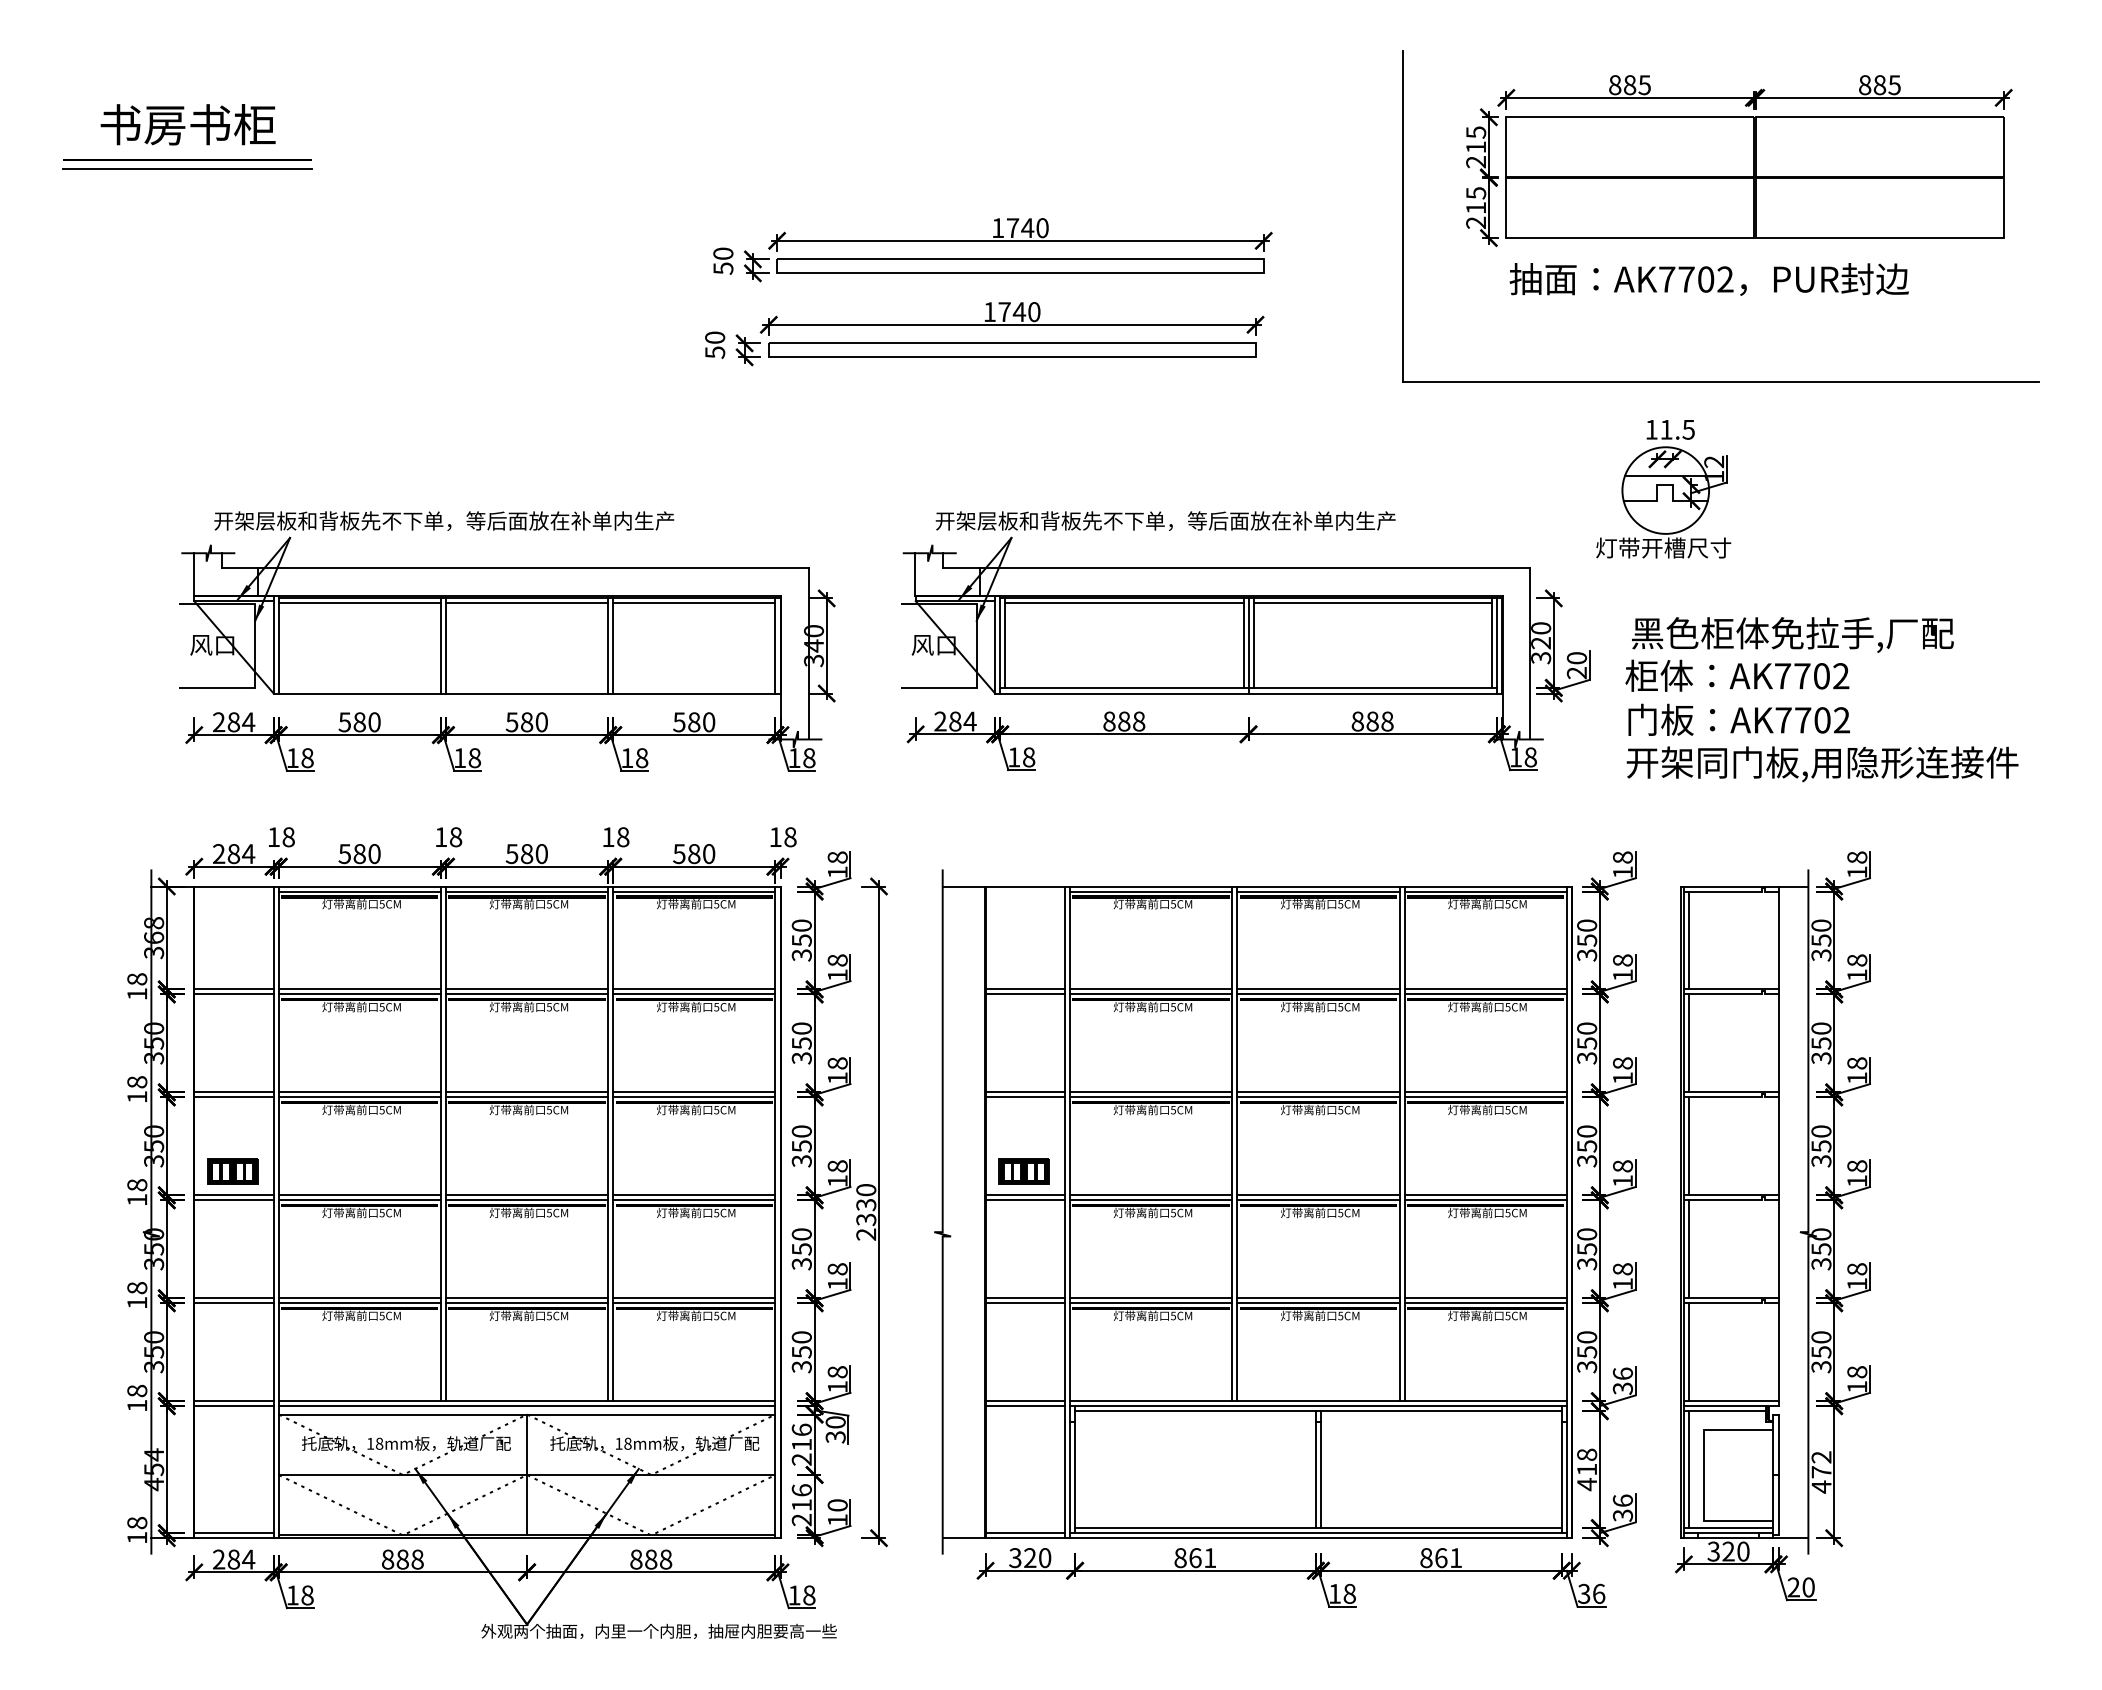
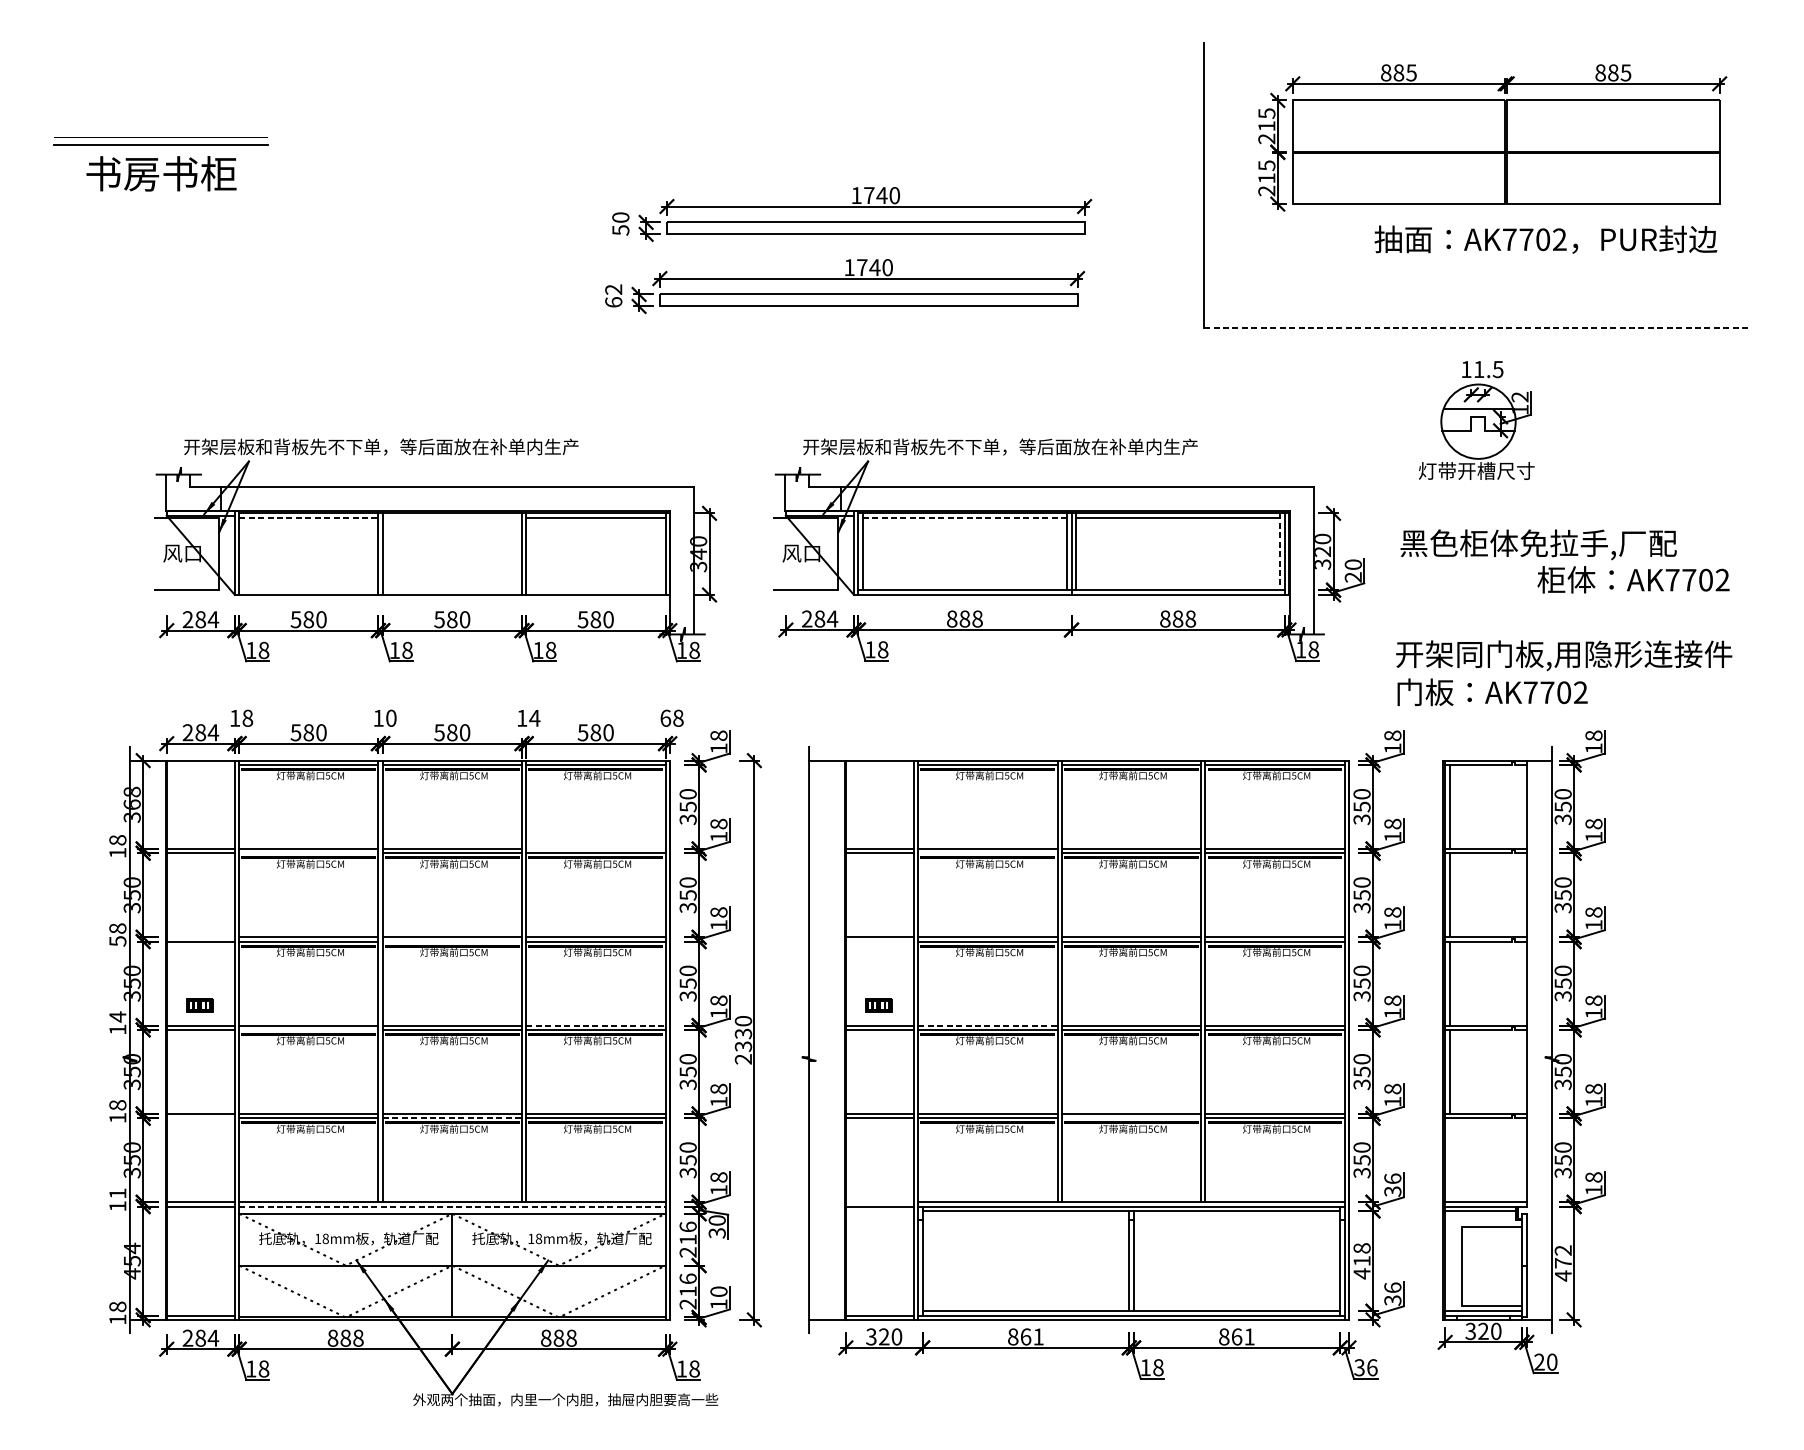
text: (187, 124) -> (160, 173), moved
text: (1708, 279) -> (1545, 239), moved
text: (715, 344) -> (614, 295), 50 -> 62
line: (1721, 382) -> (1477, 328), solid -> dashed
part: (1663, 489) -> (1476, 420), moved
line: (360, 603) -> (309, 517), solid -> dashed
line: (526, 603) -> (451, 517), removed
line: (1124, 603) -> (965, 517), solid -> dashed
line: (1491, 643) -> (1280, 552), solid -> dashed
text: (1737, 675) -> (1633, 579), moved
text: (1738, 719) -> (1492, 691), moved
text: (456, 836) -> (391, 717), 18 -> 10
text: (622, 837) -> (534, 718), 18 -> 14
text: (775, 837) -> (665, 718), 18 -> 68
line: (694, 989) -> (596, 849), removed
line: (359, 994) -> (308, 853), removed
line: (1151, 994) -> (988, 853), removed
line: (233, 1092) -> (200, 937), removed
text: (137, 1097) -> (118, 941), 18 -> 58
line: (526, 1097) -> (451, 941), removed
line: (1025, 1097) -> (880, 941), removed
part: (232, 1171) -> (199, 1005), size x0.6
part: (1023, 1171) -> (878, 1005), size x0.6
text: (137, 1184) -> (118, 1016), 18 -> 14
line: (694, 1195) -> (596, 1025), solid -> dashed
line: (1151, 1195) -> (988, 1025), solid -> dashed
line: (359, 1200) -> (308, 1030), removed
line: (233, 1303) -> (200, 1118), removed
line: (527, 1303) -> (452, 1118), solid -> dashed
line: (1318, 1303) -> (1131, 1118), removed
line: (1688, 1352) -> (1449, 1160), removed
text: (137, 1390) -> (118, 1193), 18 -> 11
line: (1025, 1401) -> (880, 1202), removed
line: (527, 1406) -> (452, 1206), solid -> dashed
line: (1688, 1469) -> (1449, 1260), removed

